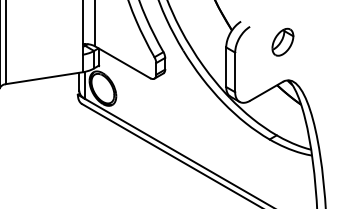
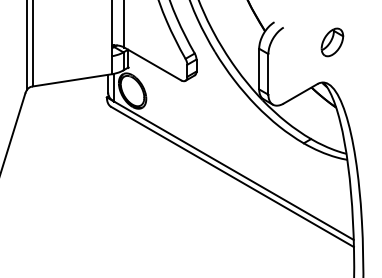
part: (282, 42) -> (332, 42), moved

